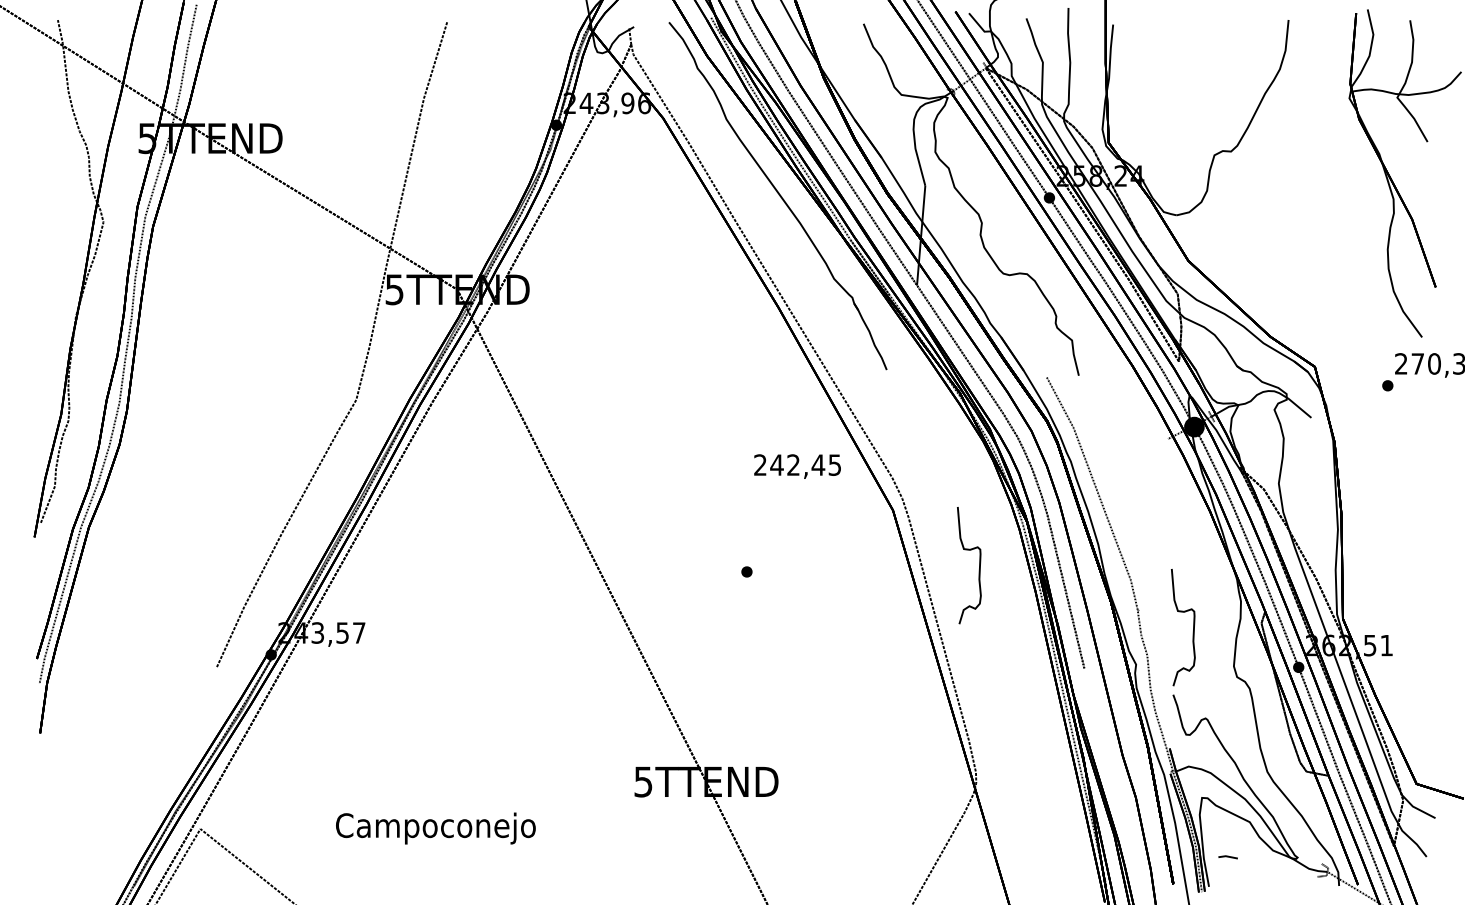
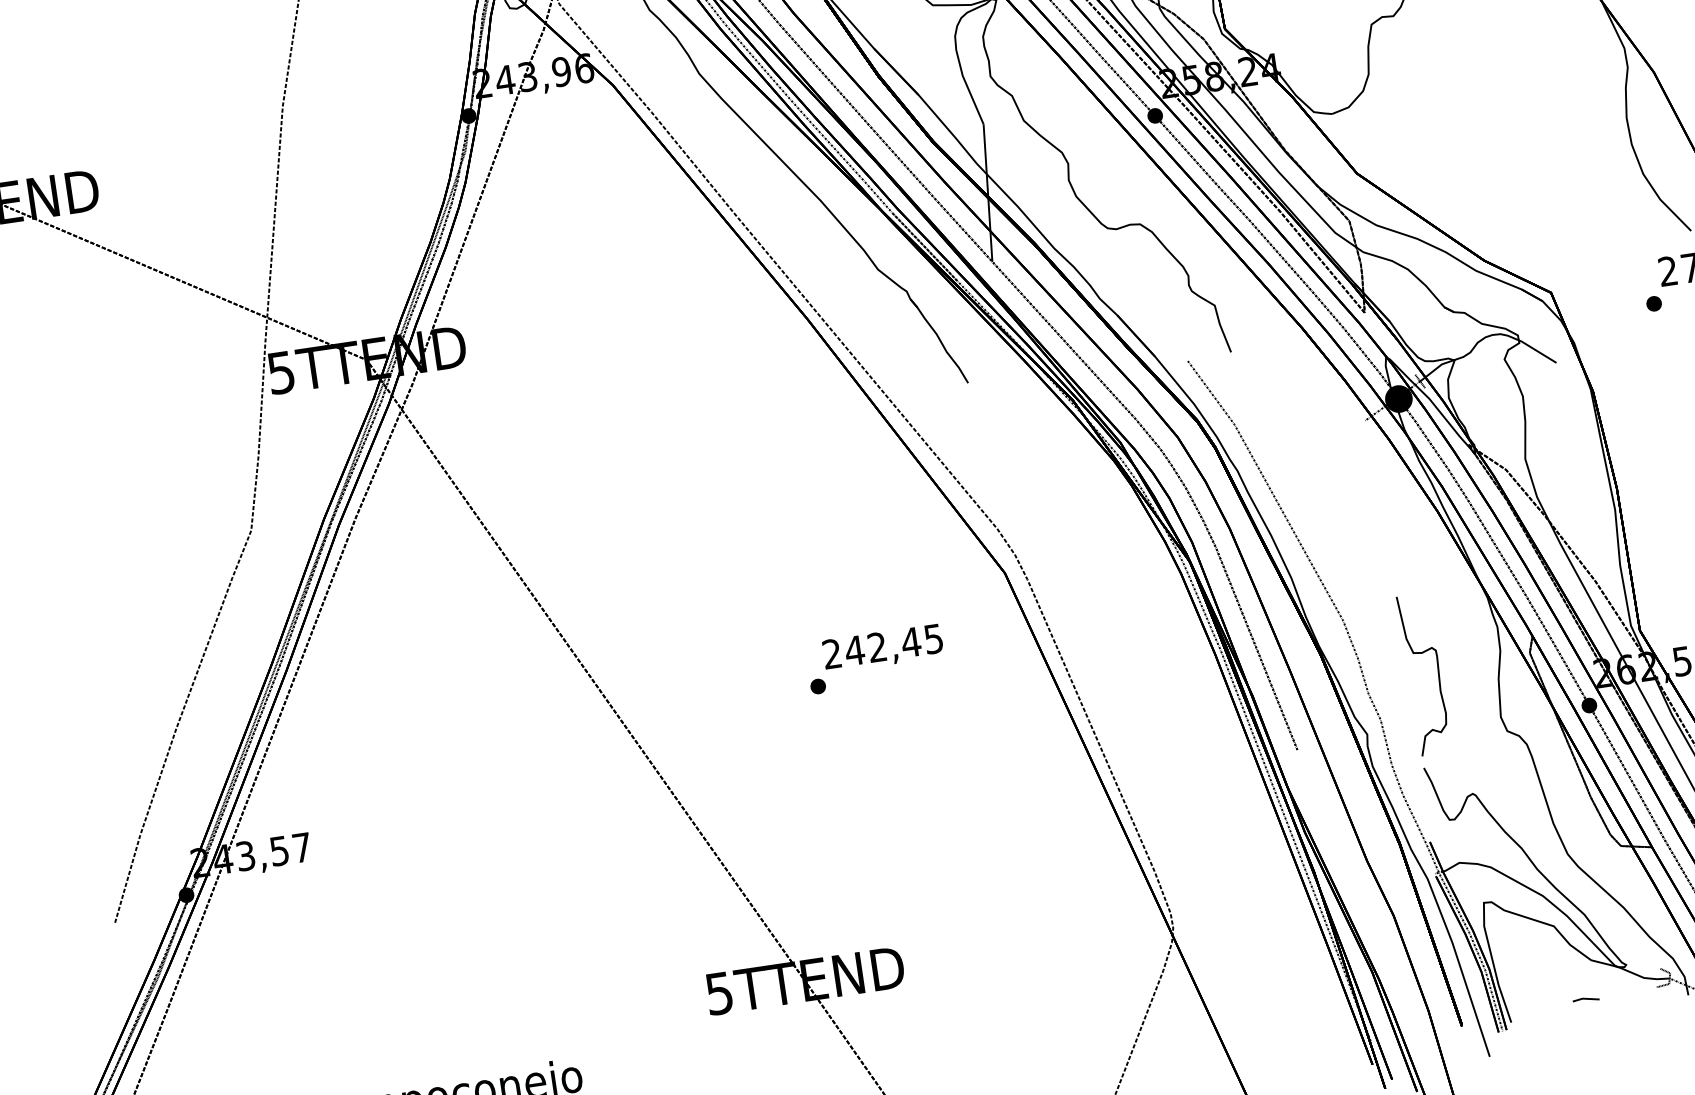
text: (797, 466) -> (883, 648), moved
curve: (979, 565) -> (1133, 630), removed
line: (1227, 857) -> (1585, 1000), moved

